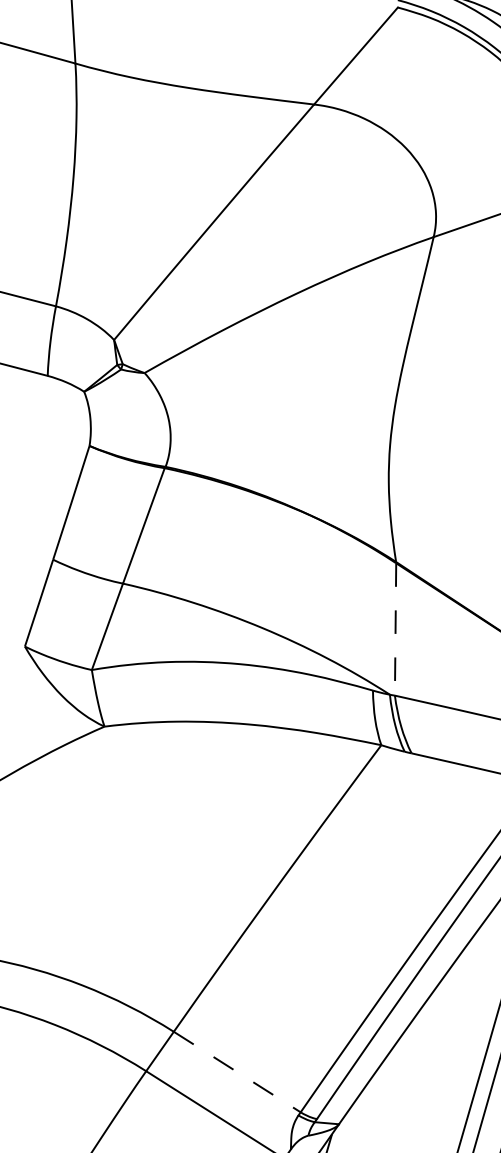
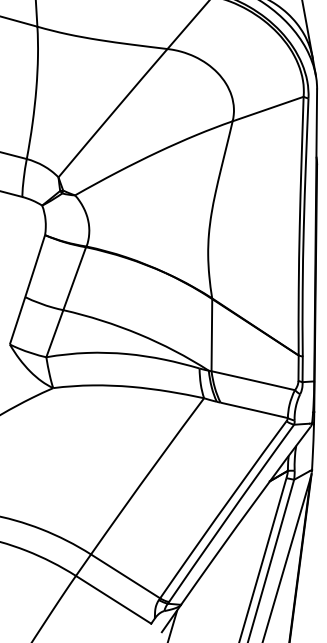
line: (394, 630) -> (211, 335), dashed -> solid
line: (237, 1072) -> (125, 576), dashed -> solid

